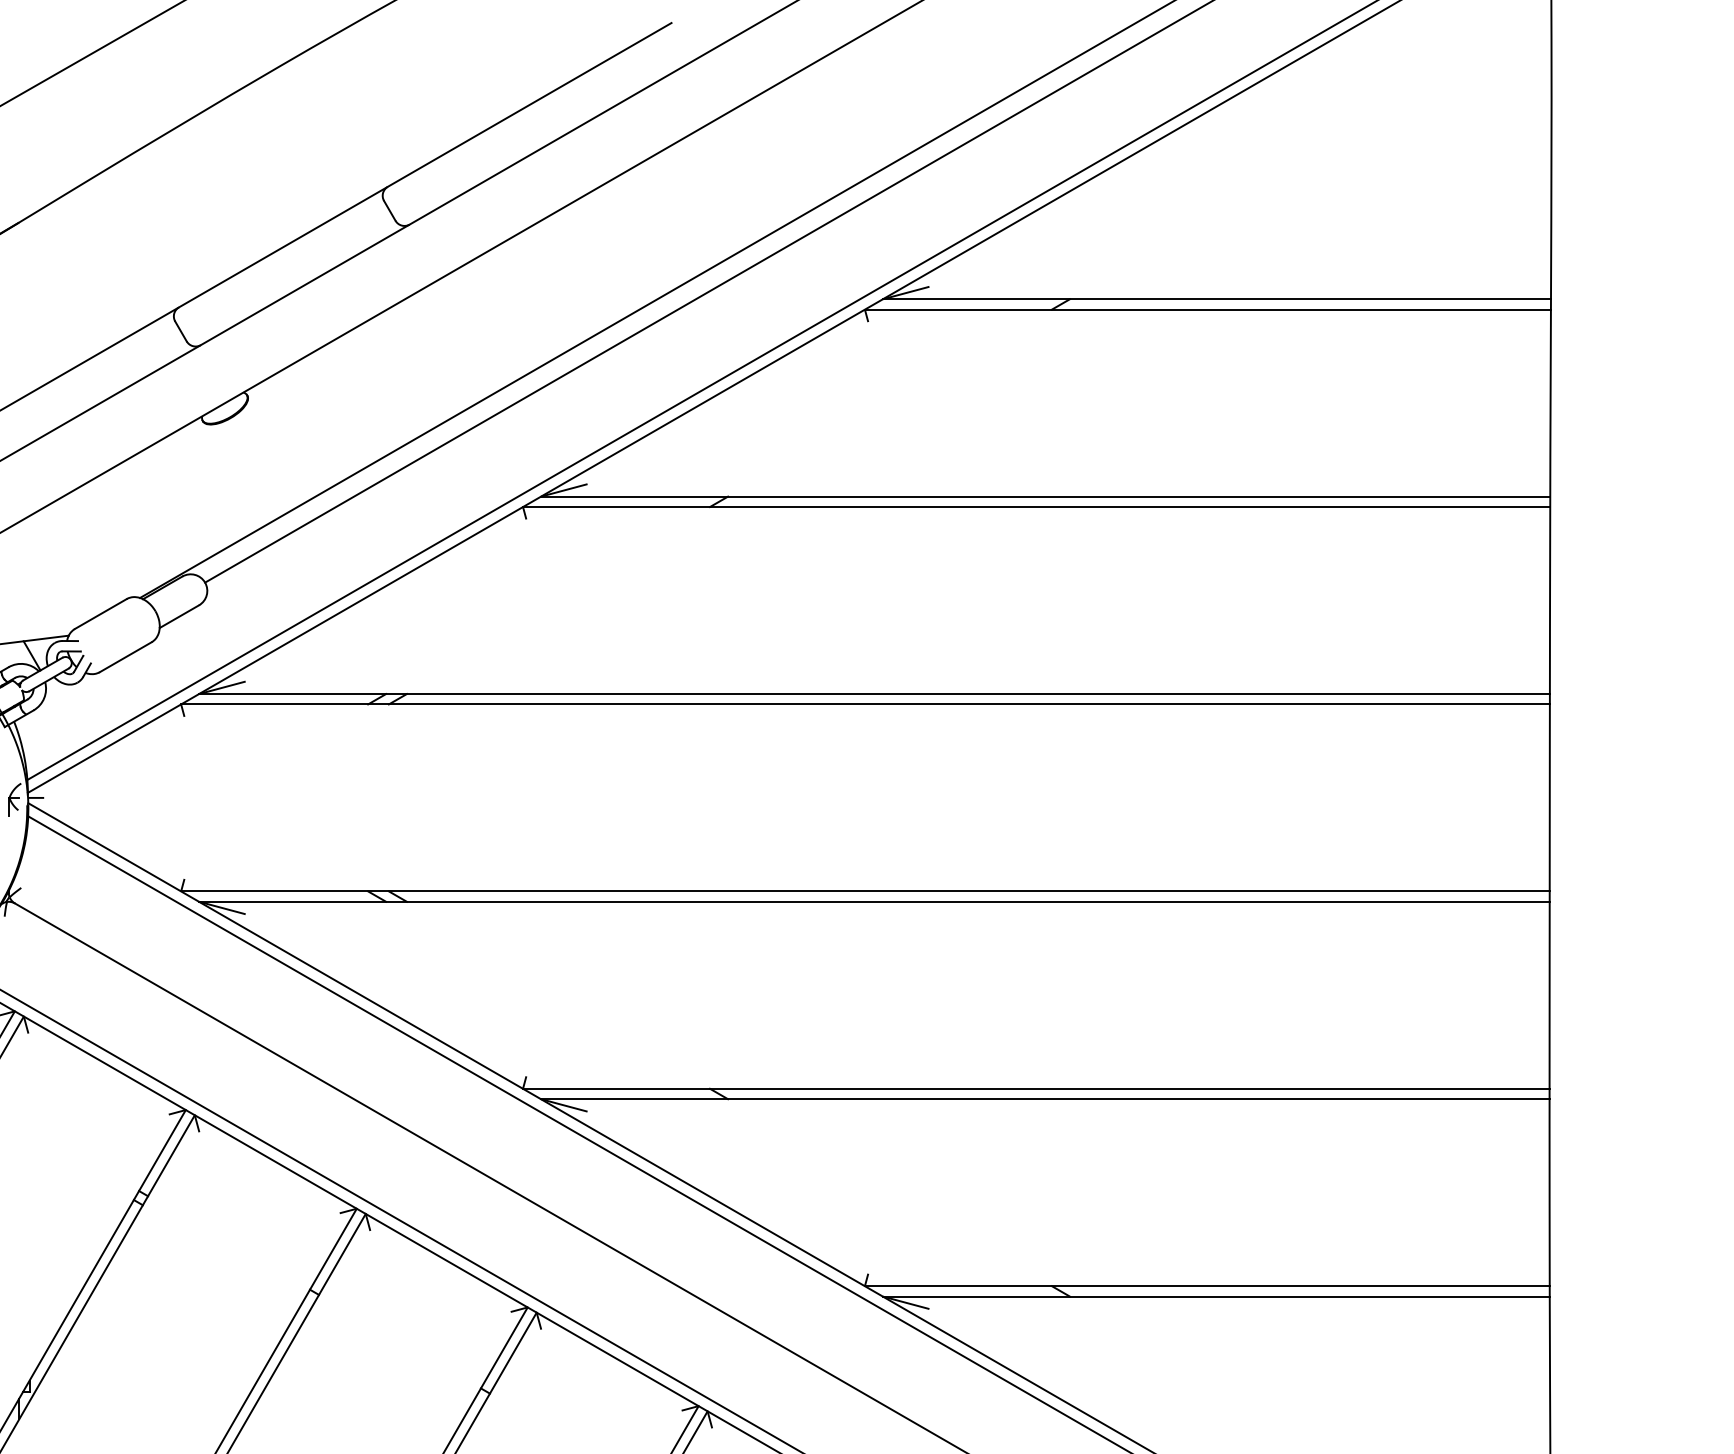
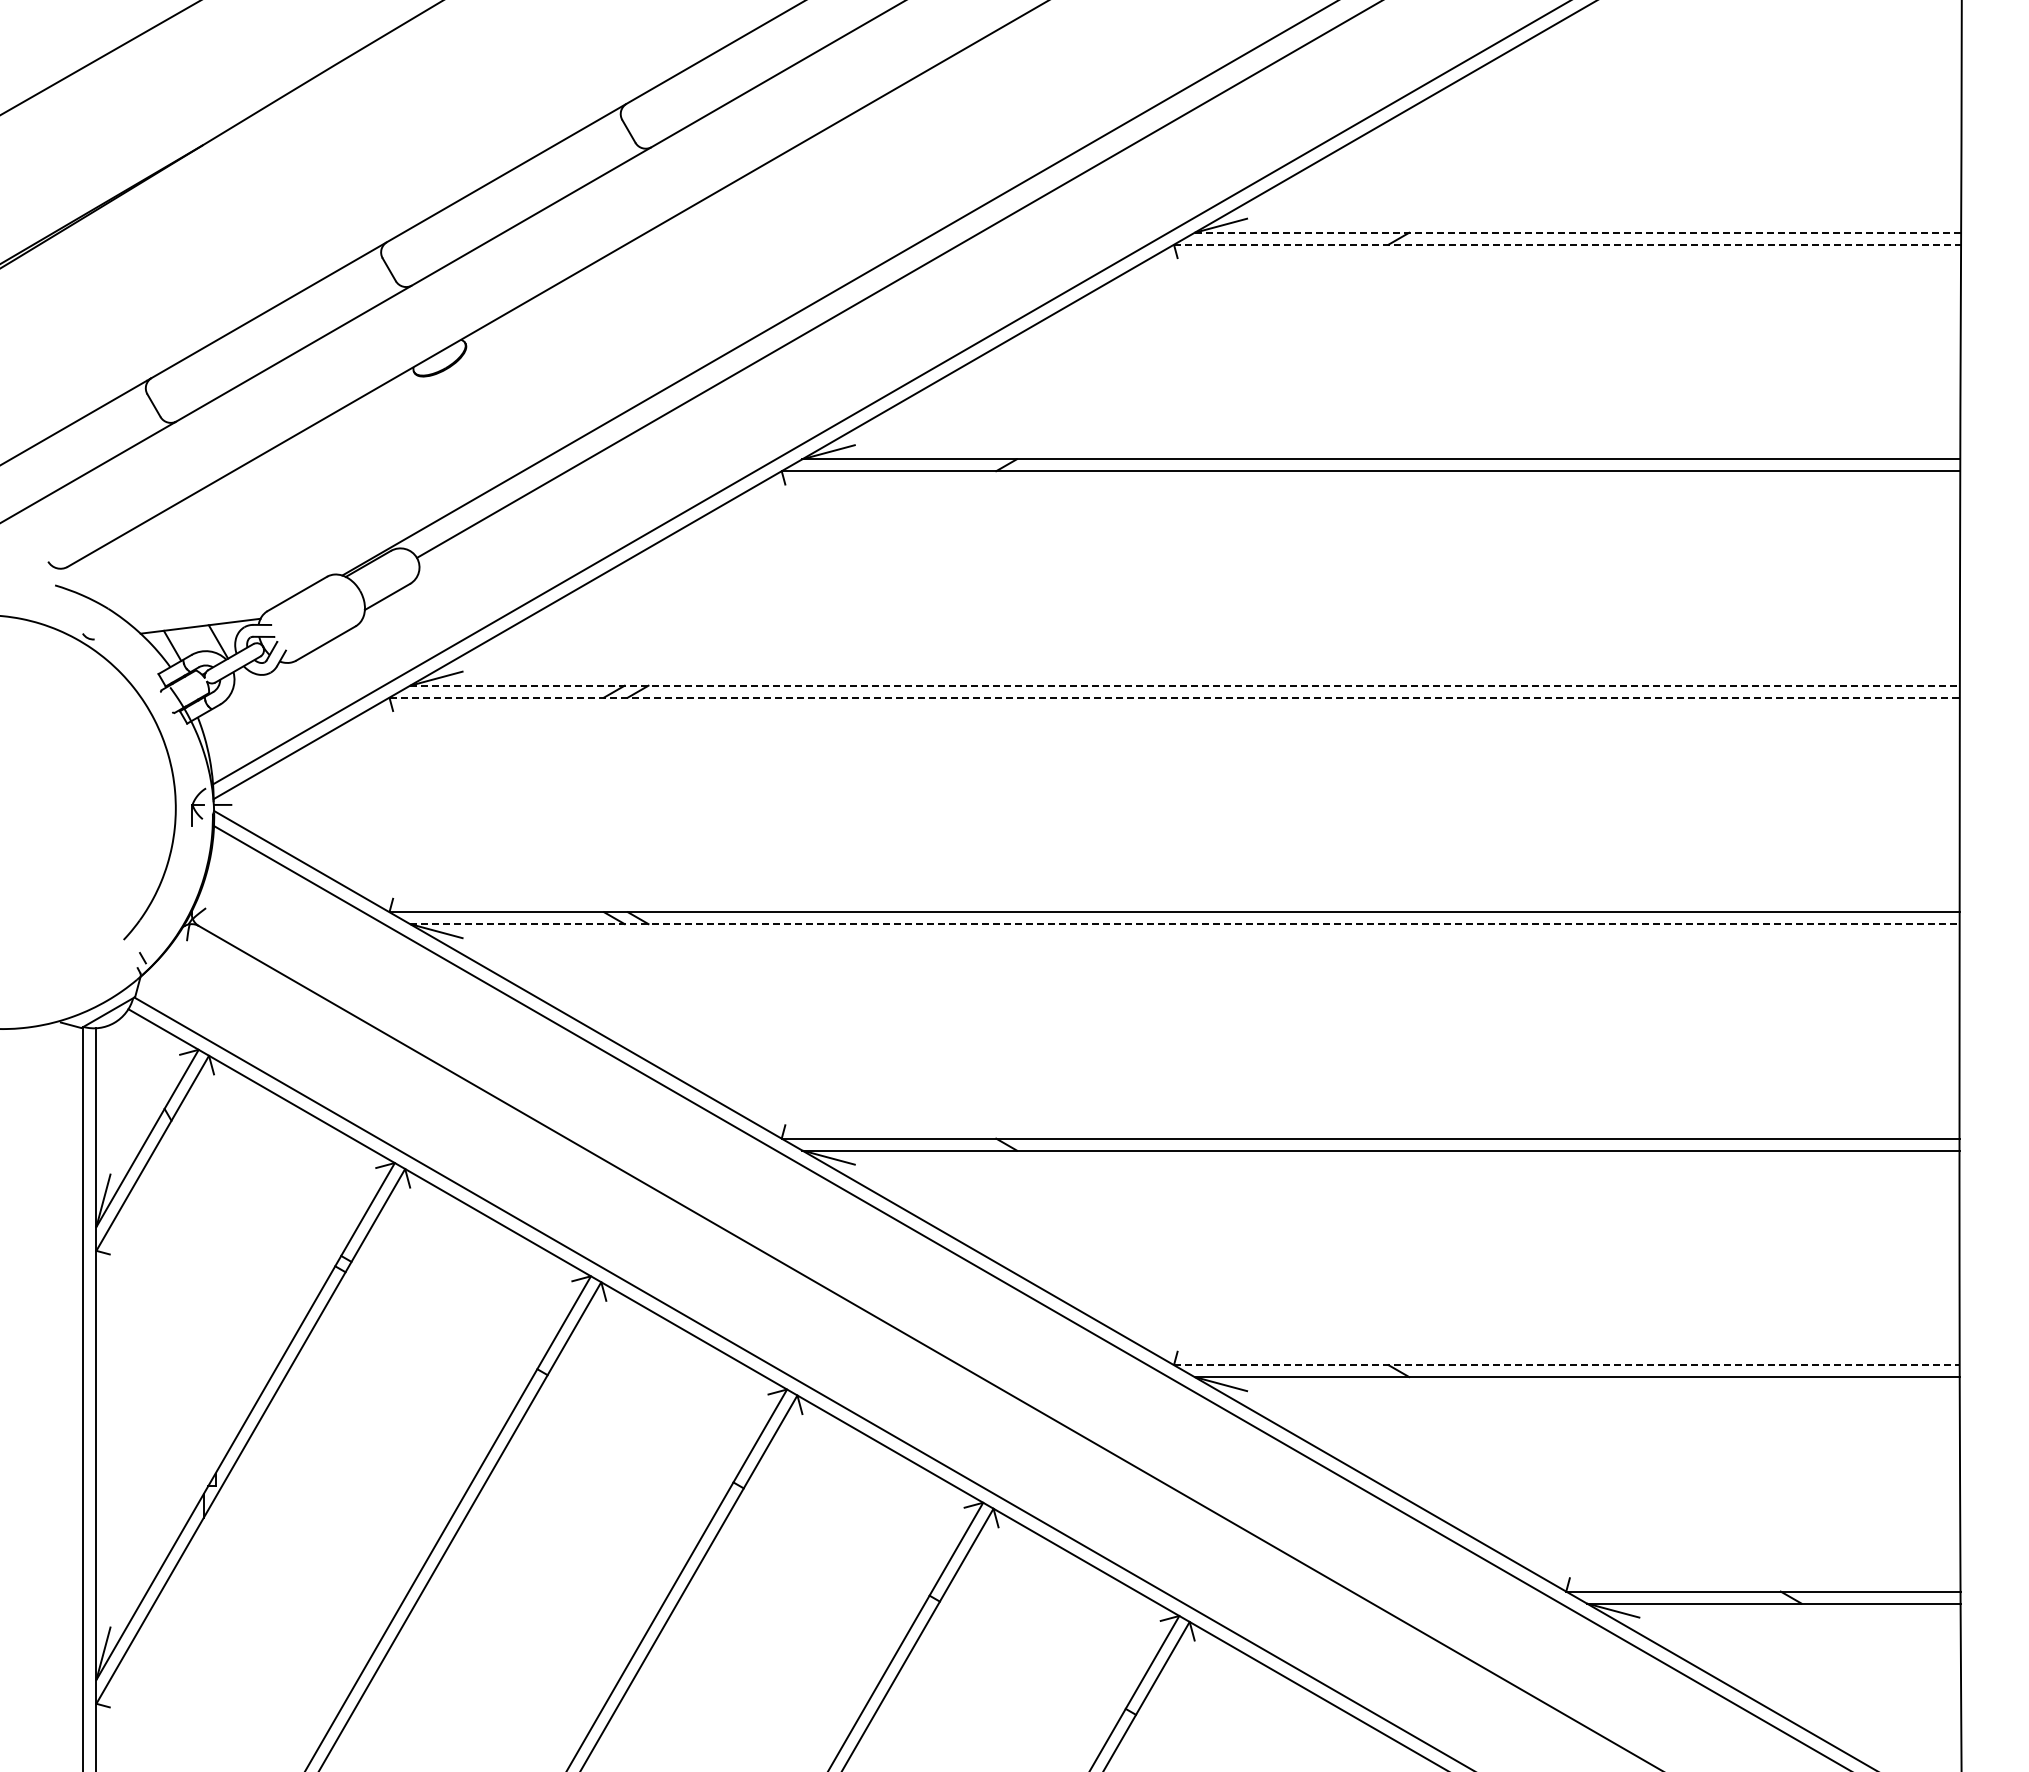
line: (1217, 298) -> (1578, 232), solid -> dashed
line: (1207, 309) -> (1567, 244), solid -> dashed
line: (874, 693) -> (1185, 685), solid -> dashed
line: (866, 704) -> (1175, 697), solid -> dashed
line: (874, 902) -> (1184, 924), solid -> dashed
line: (1207, 1286) -> (1566, 1365), solid -> dashed

